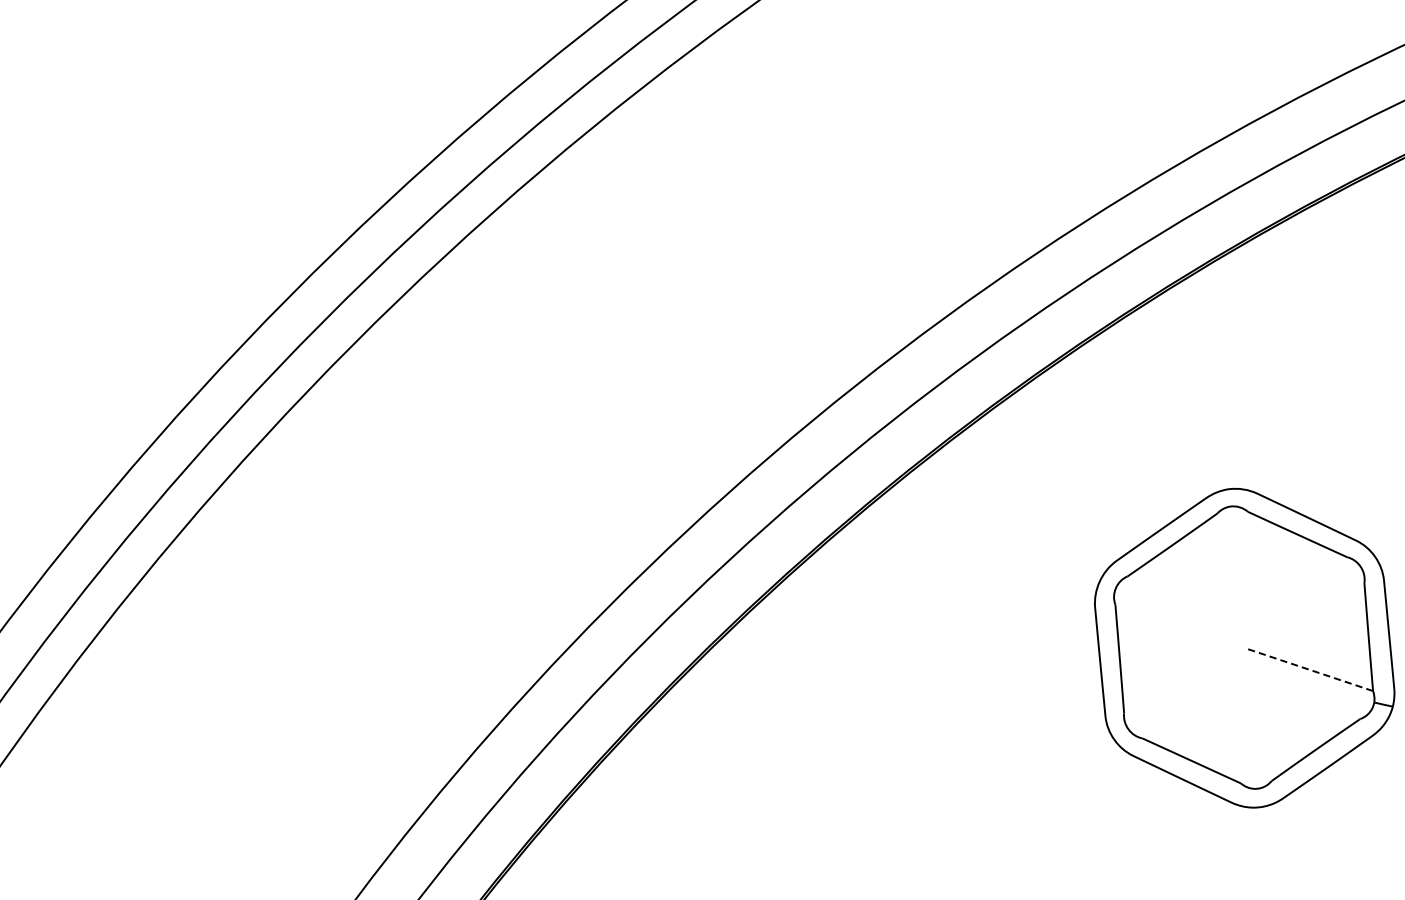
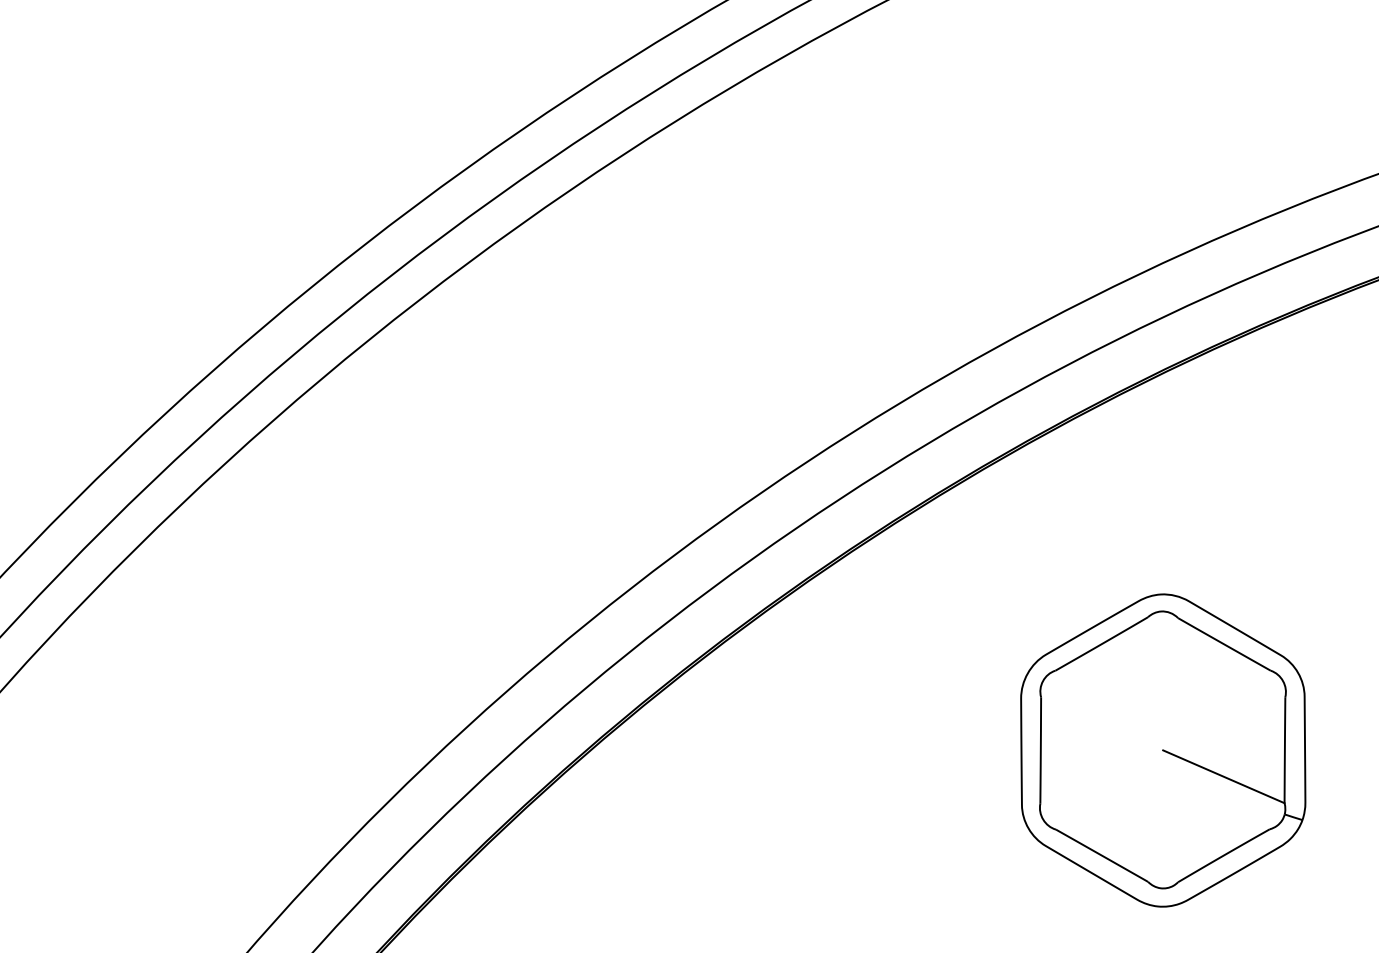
line: (1308, 669) -> (1223, 776), dashed -> solid

